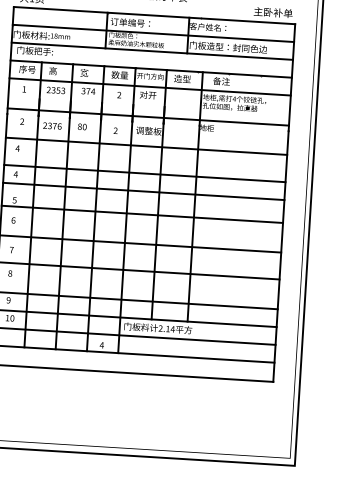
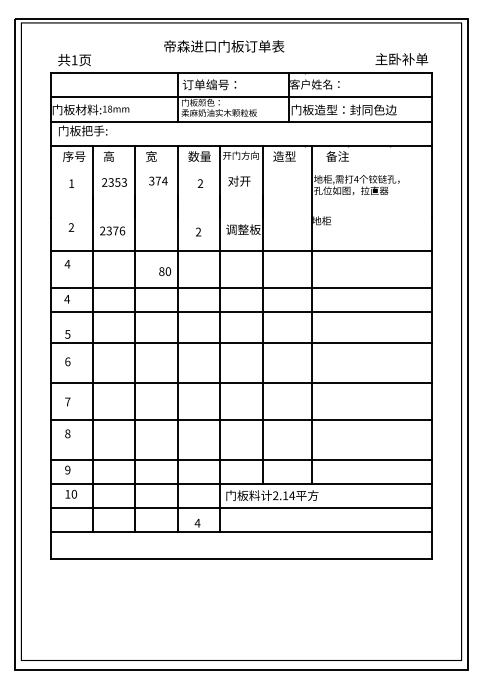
line: (150, 86) -> (241, 169), removed
line: (148, 116) -> (241, 210), removed
text: (82, 126) -> (165, 271), moved

